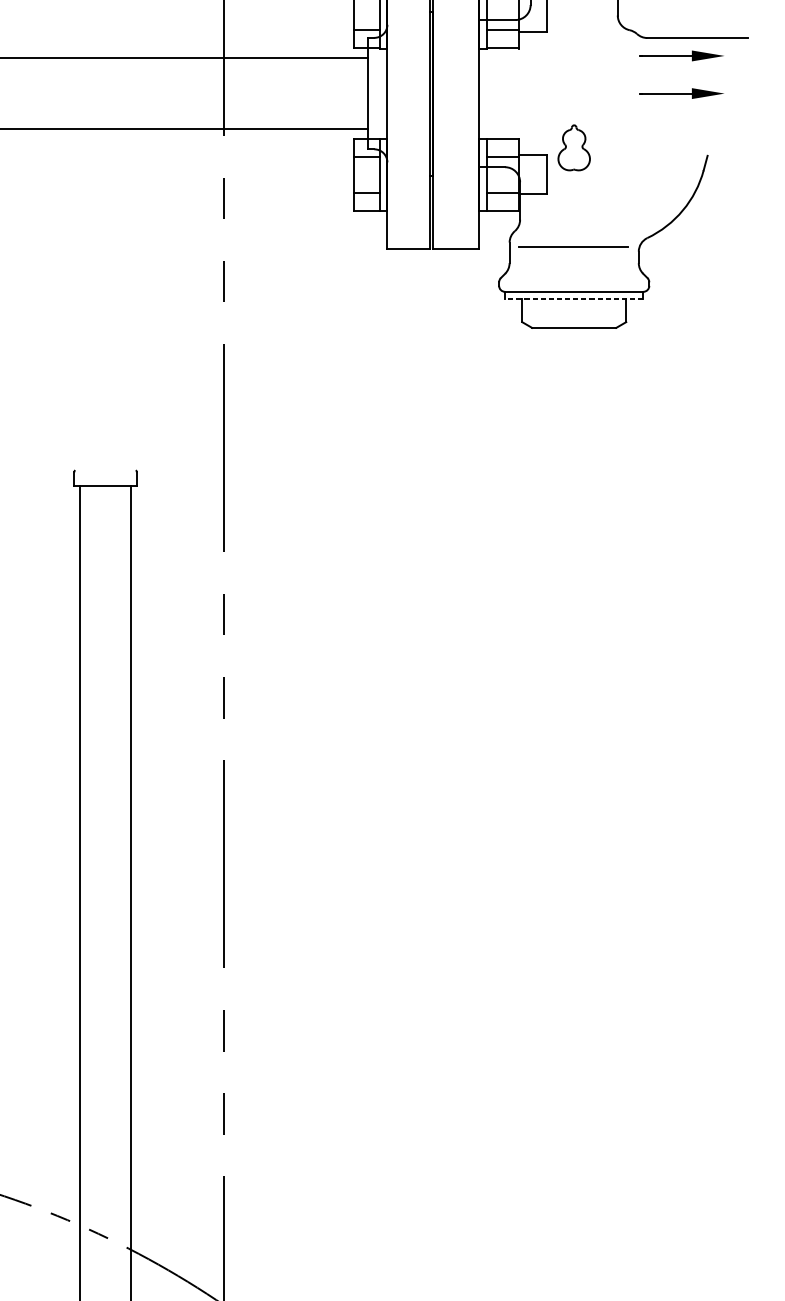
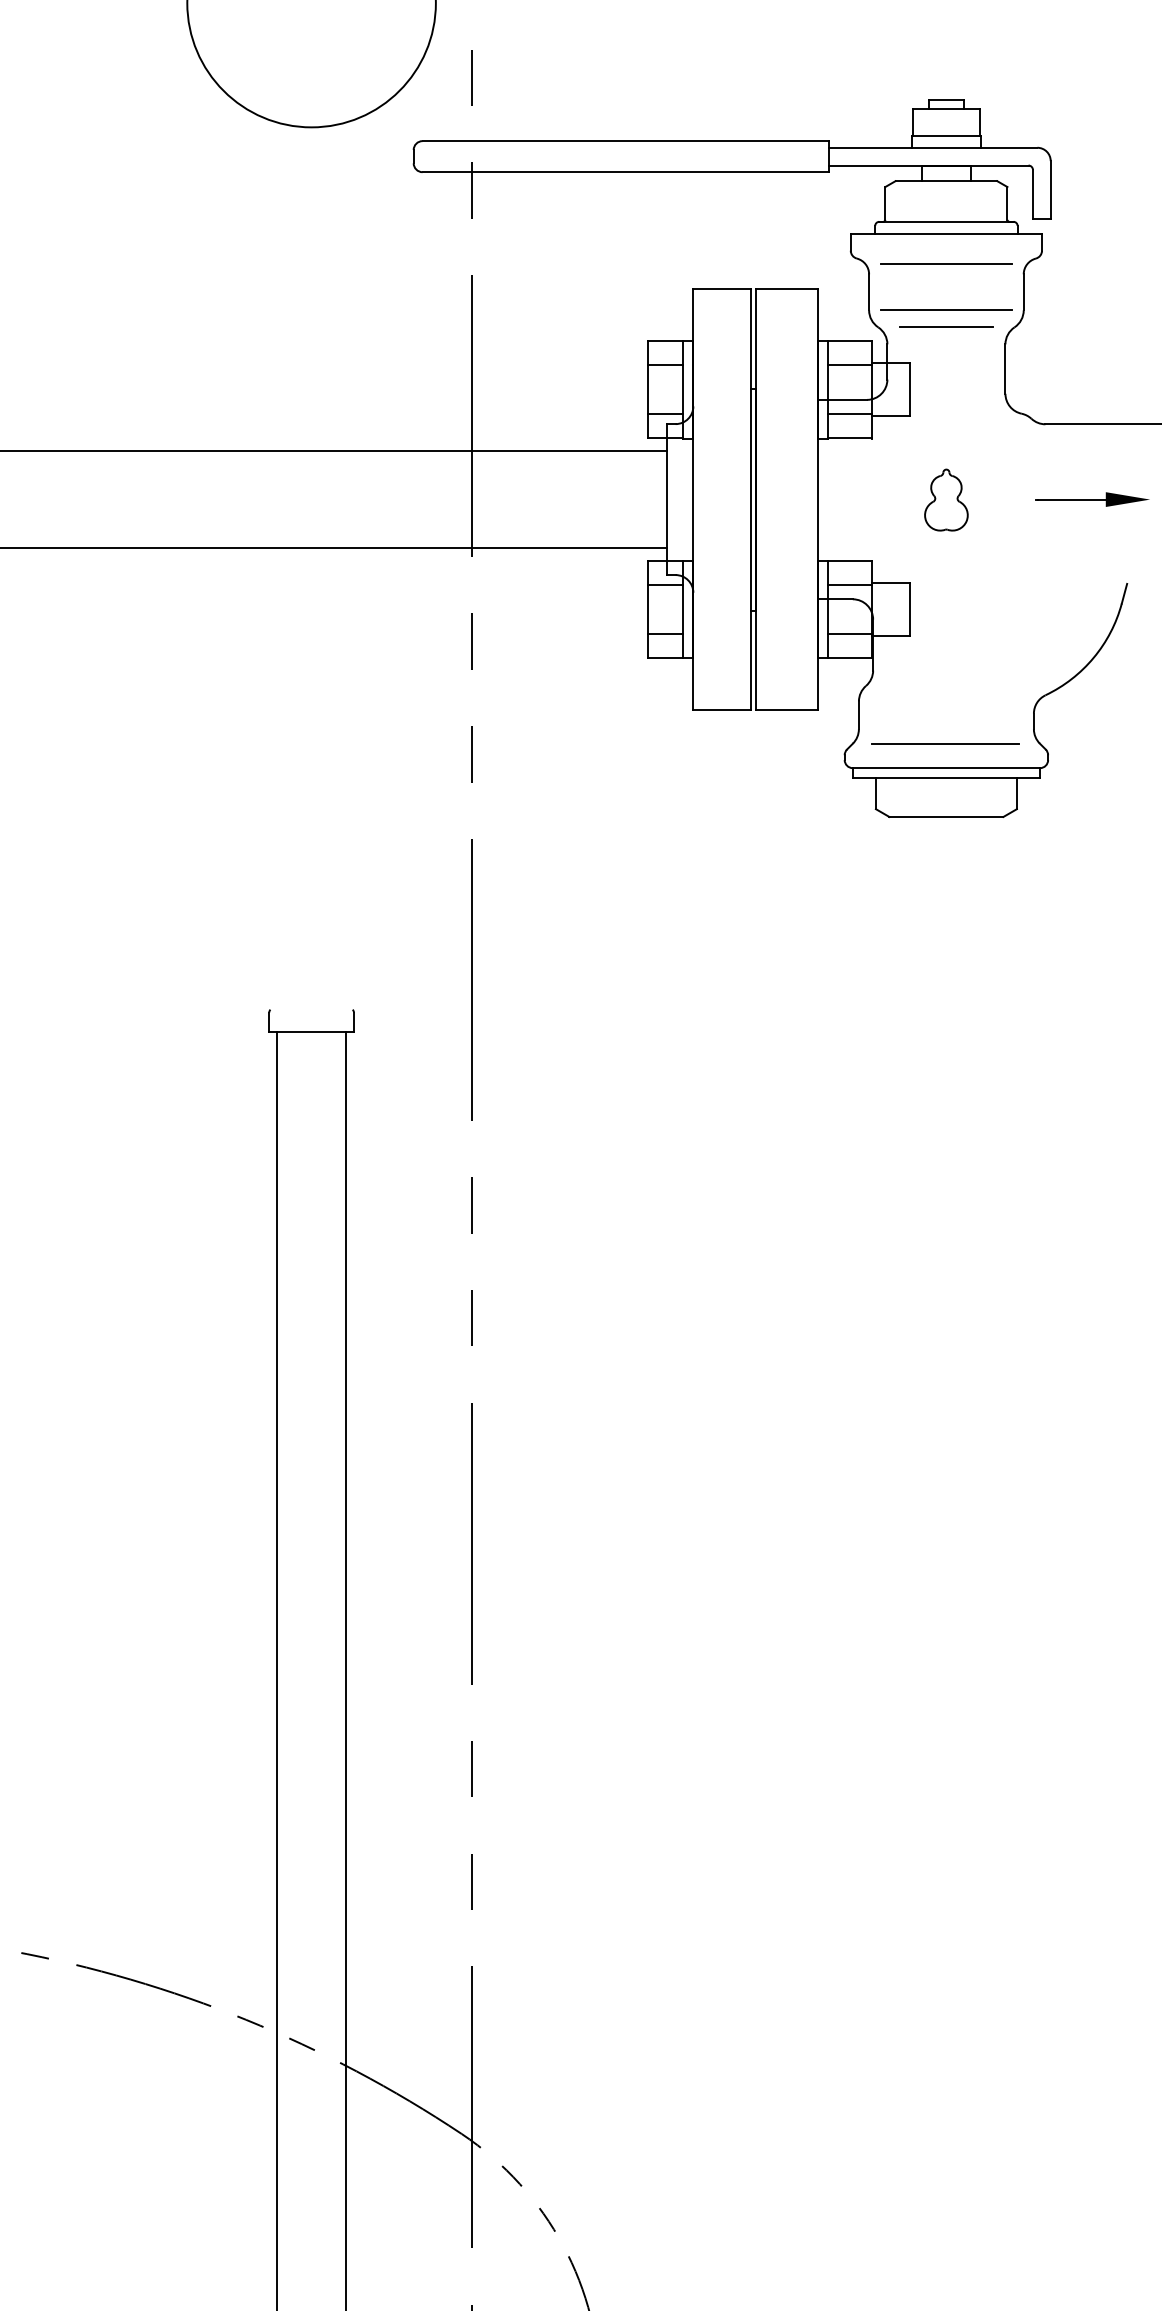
part: (682, 55) -> (1092, 448), removed
part: (574, 147) -> (946, 499), moved
line: (573, 247) -> (945, 743), moved
line: (574, 299) -> (946, 778), dashed -> solid

